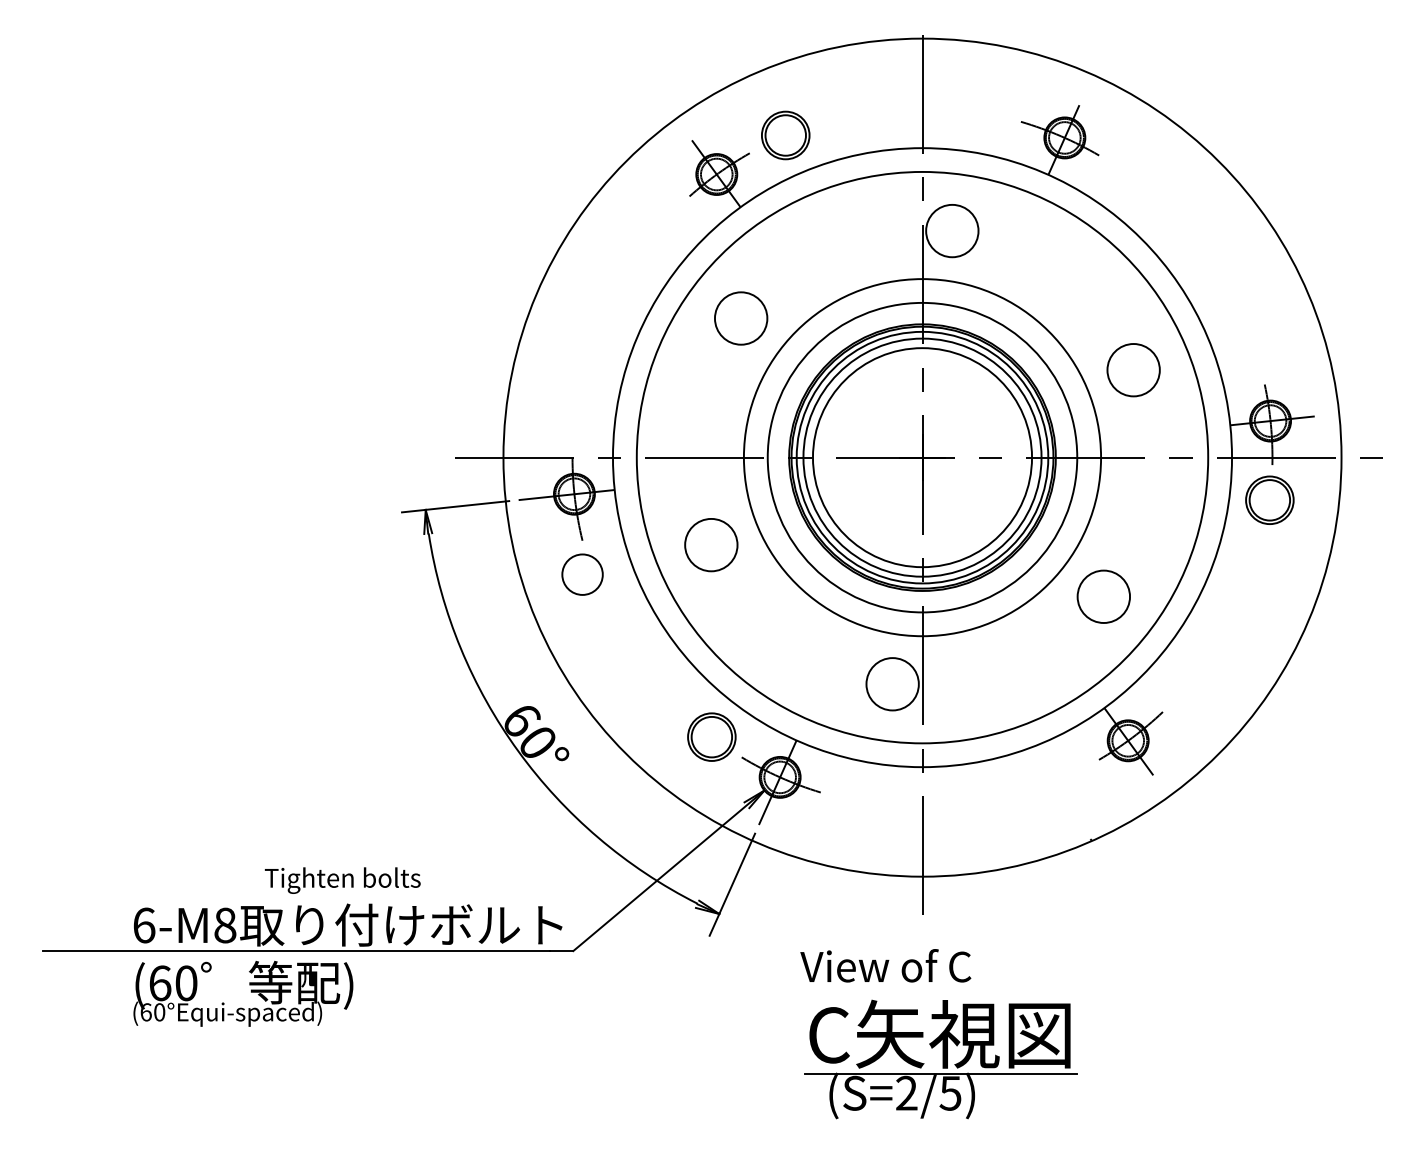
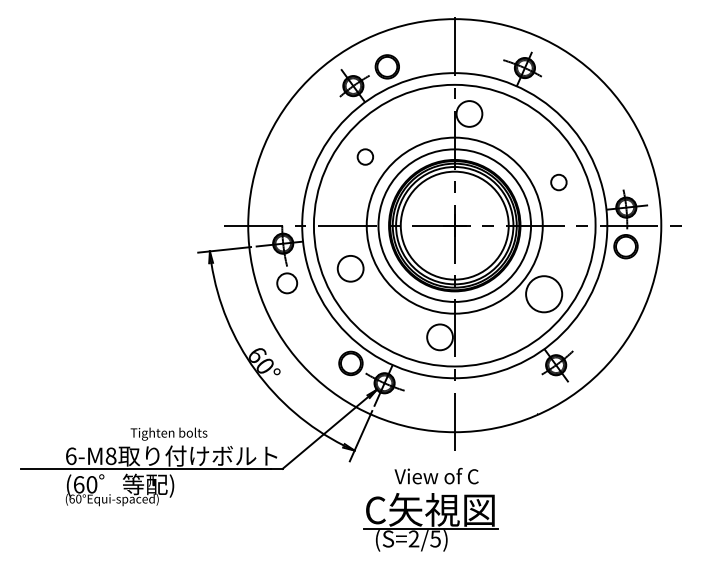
circle: (741, 317) -> (365, 156), size x0.6
circle: (1132, 370) -> (558, 182), size x0.6
circle: (1104, 597) -> (544, 294), size x1.4
part: (940, 1059) -> (430, 522), moved

